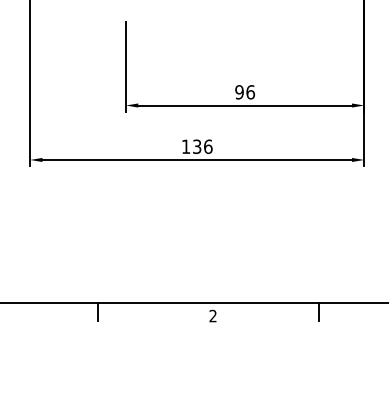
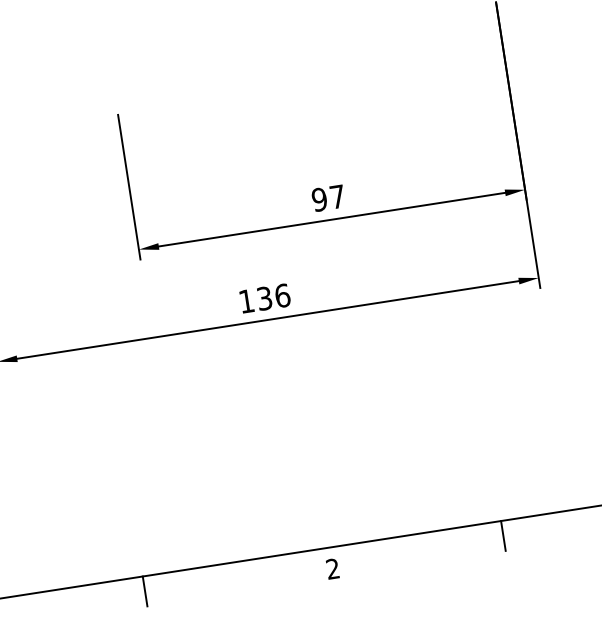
text: (250, 92) -> (337, 197), 96 -> 97

